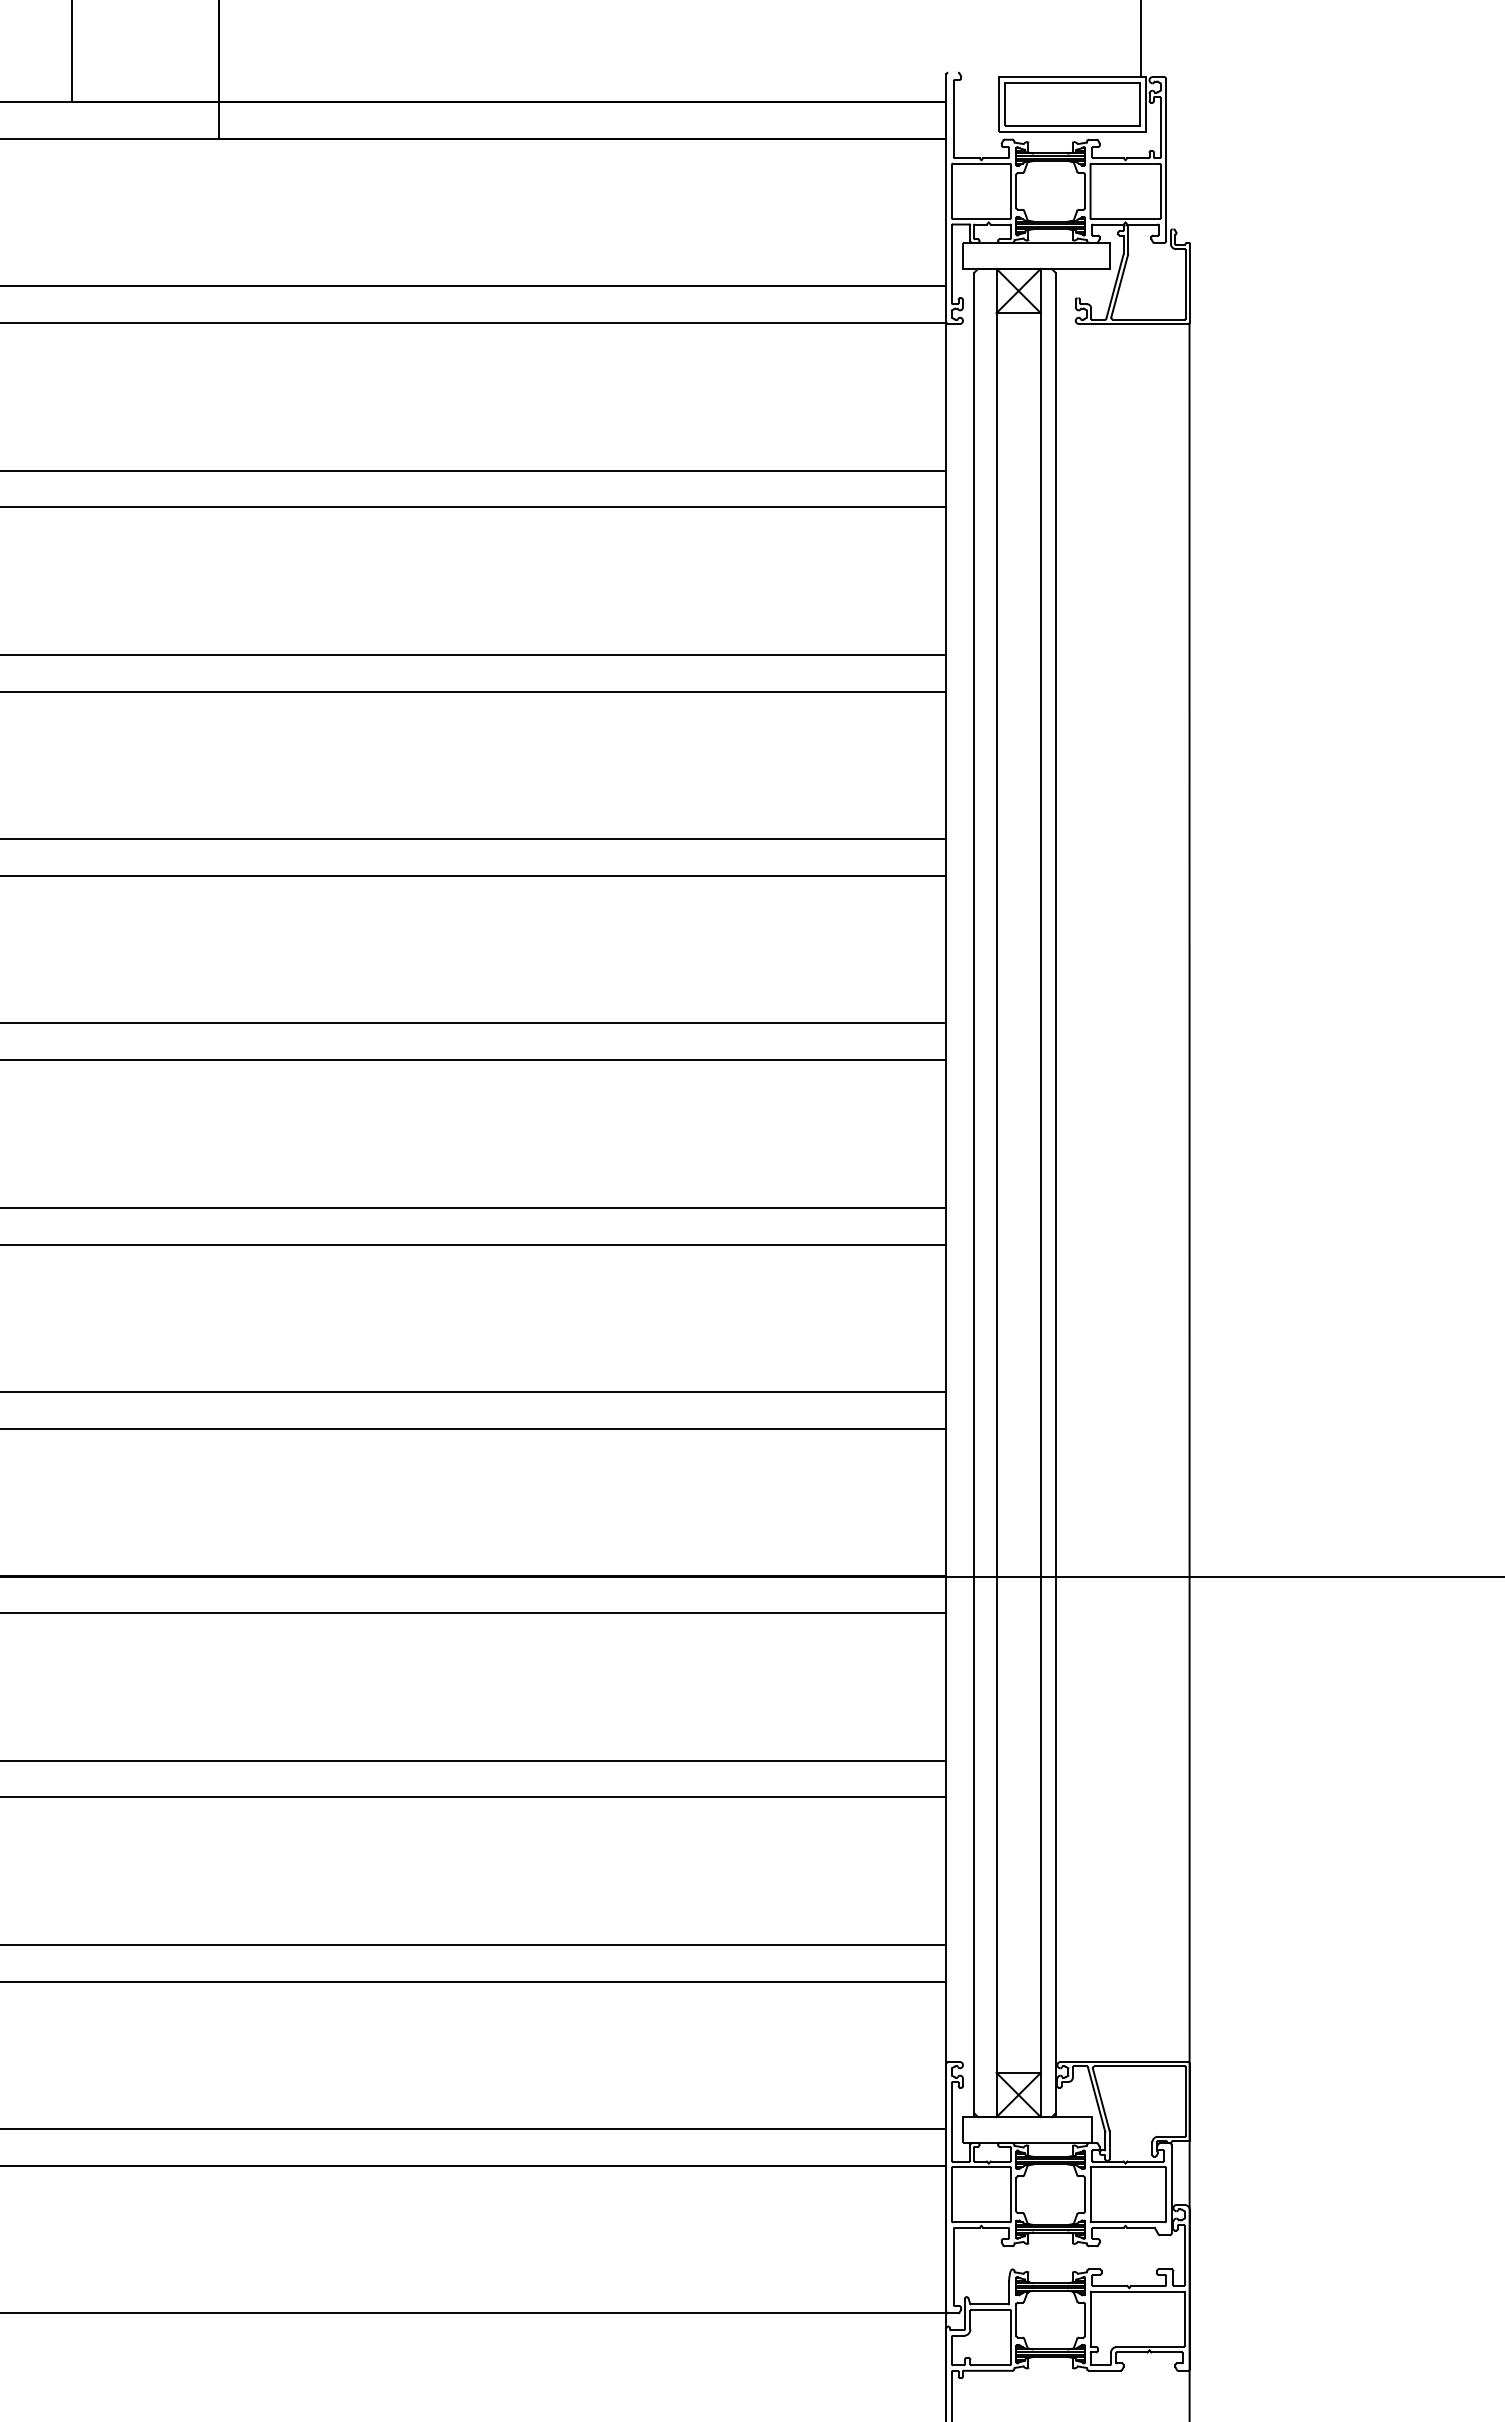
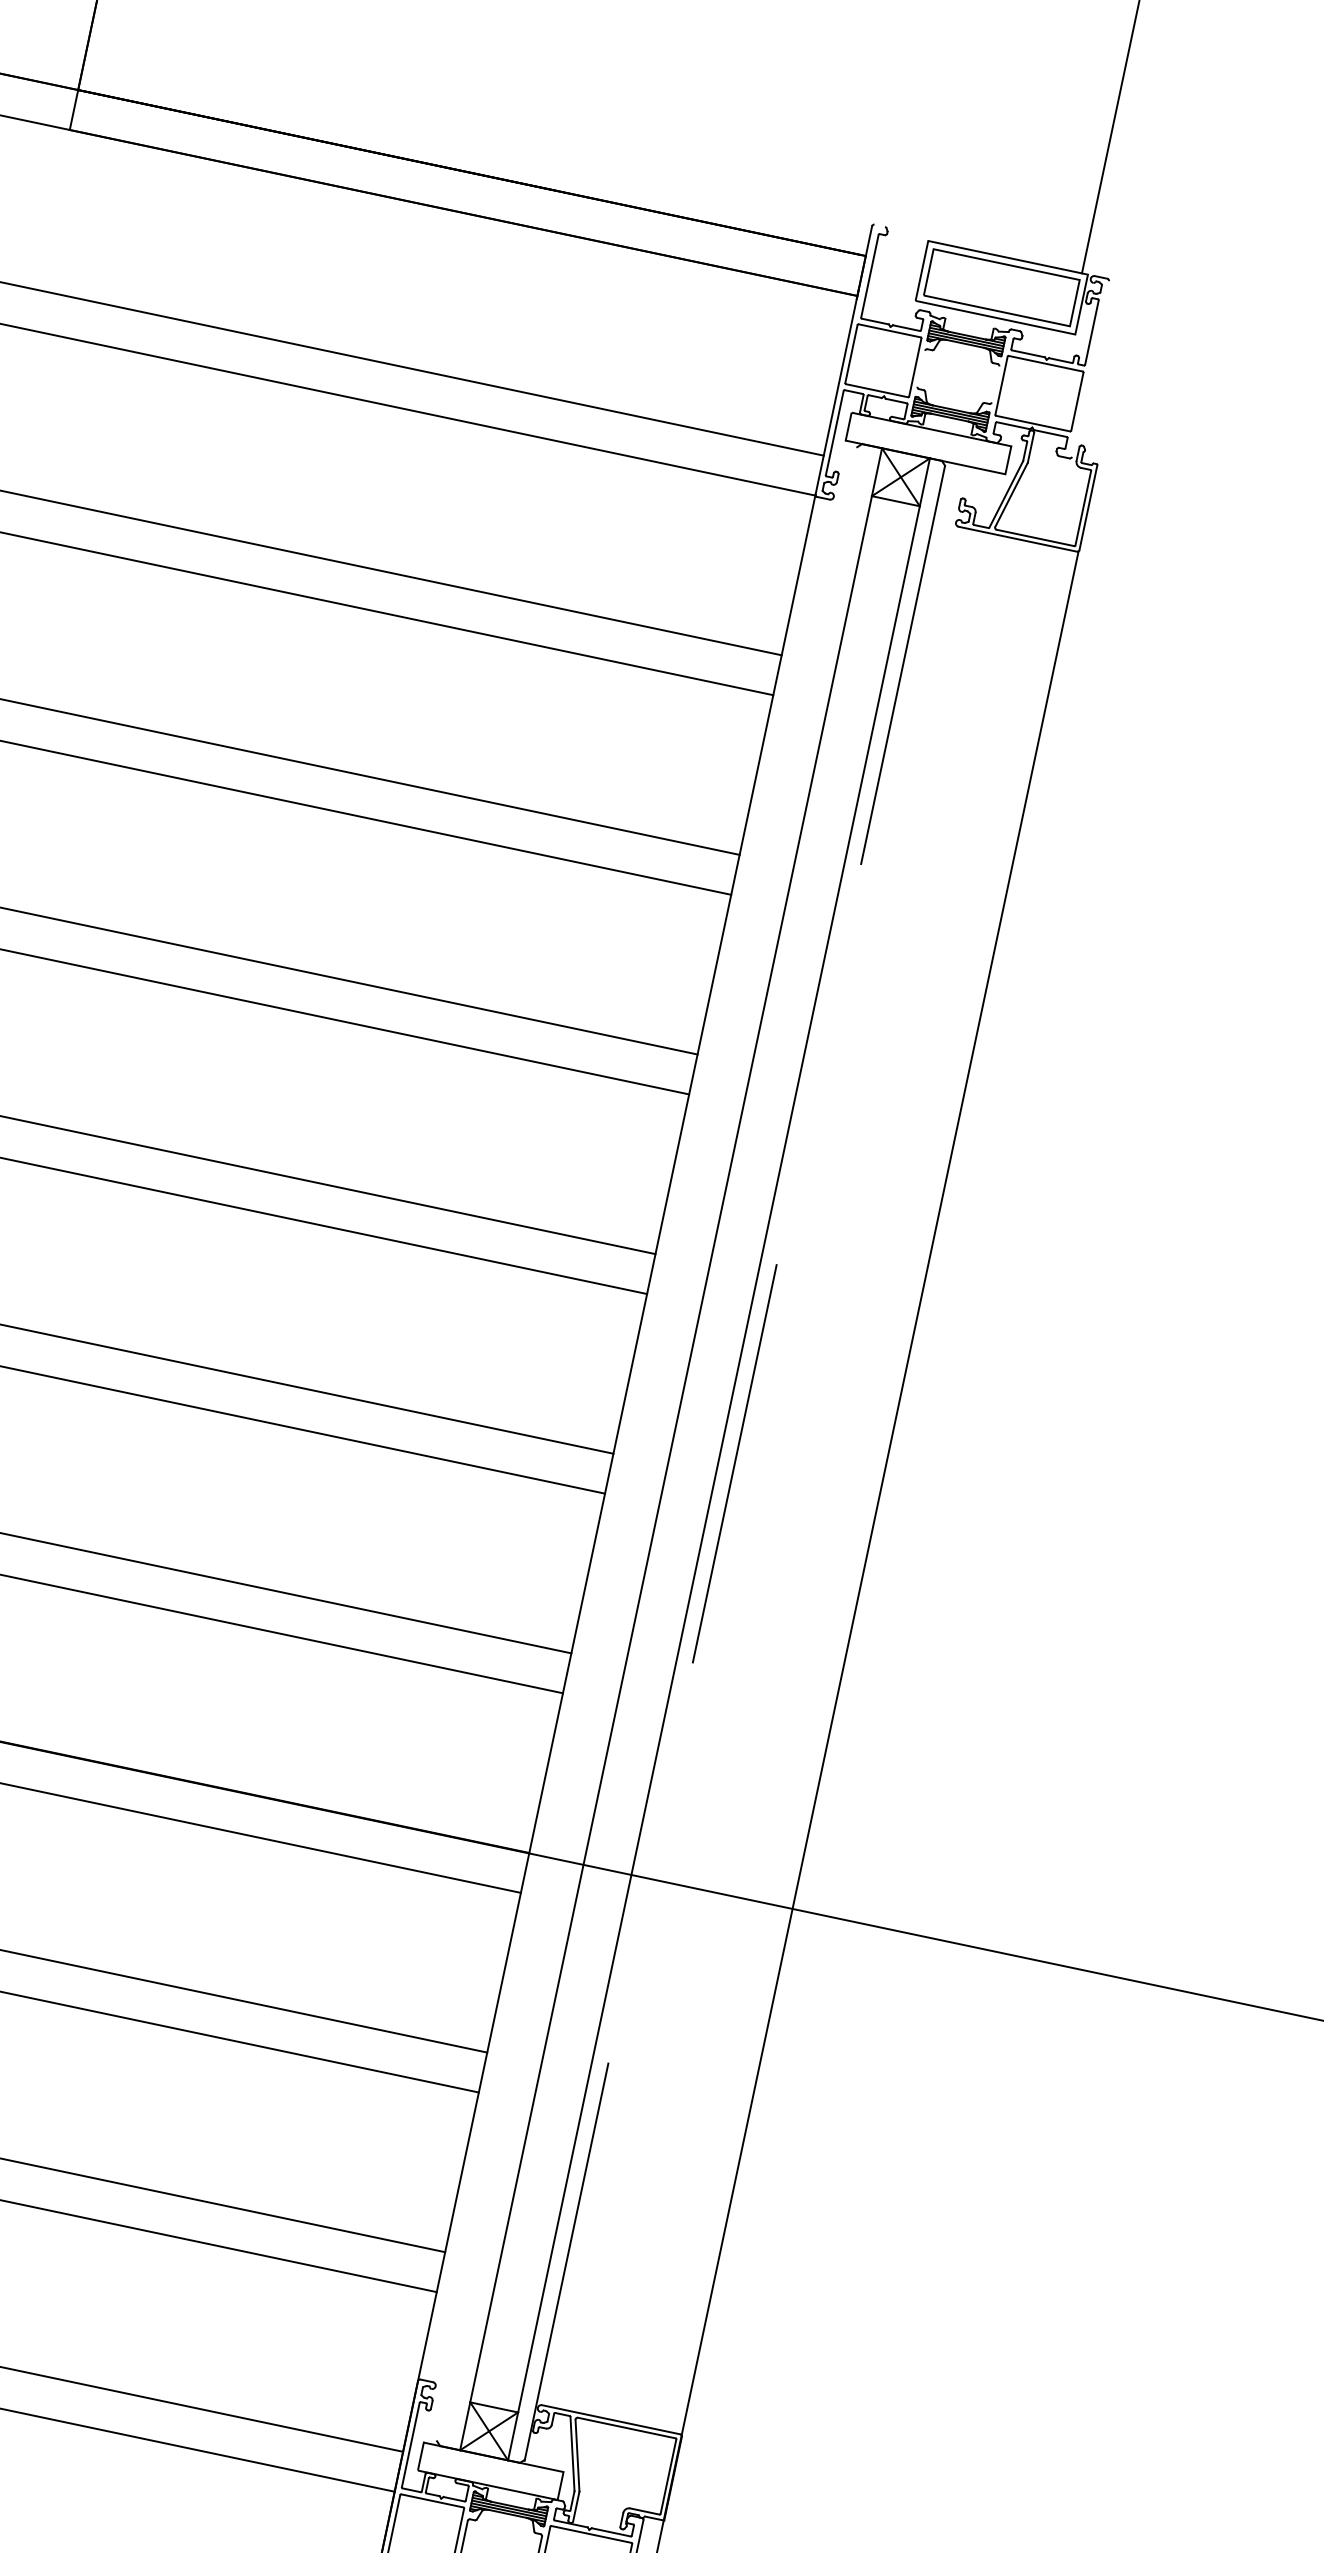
line: (1166, 159) -> (1091, 368), removed
line: (1016, 190) -> (921, 367), removed
line: (1085, 190) -> (996, 383), removed
line: (974, 1194) -> (646, 1445), removed
line: (1055, 1195) -> (734, 1465), solid -> dashed

